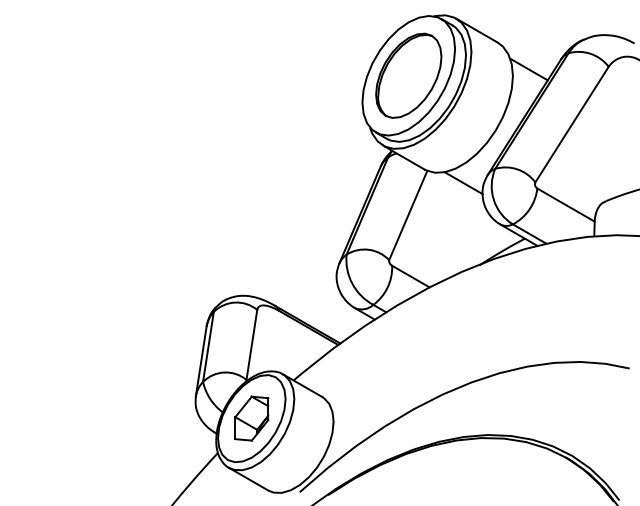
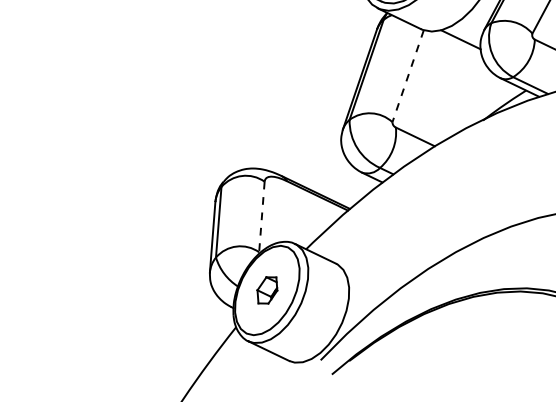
line: (408, 215) -> (408, 76), solid -> dashed
line: (251, 345) -> (261, 217), solid -> dashed
part: (251, 418) -> (267, 290), size x0.6

